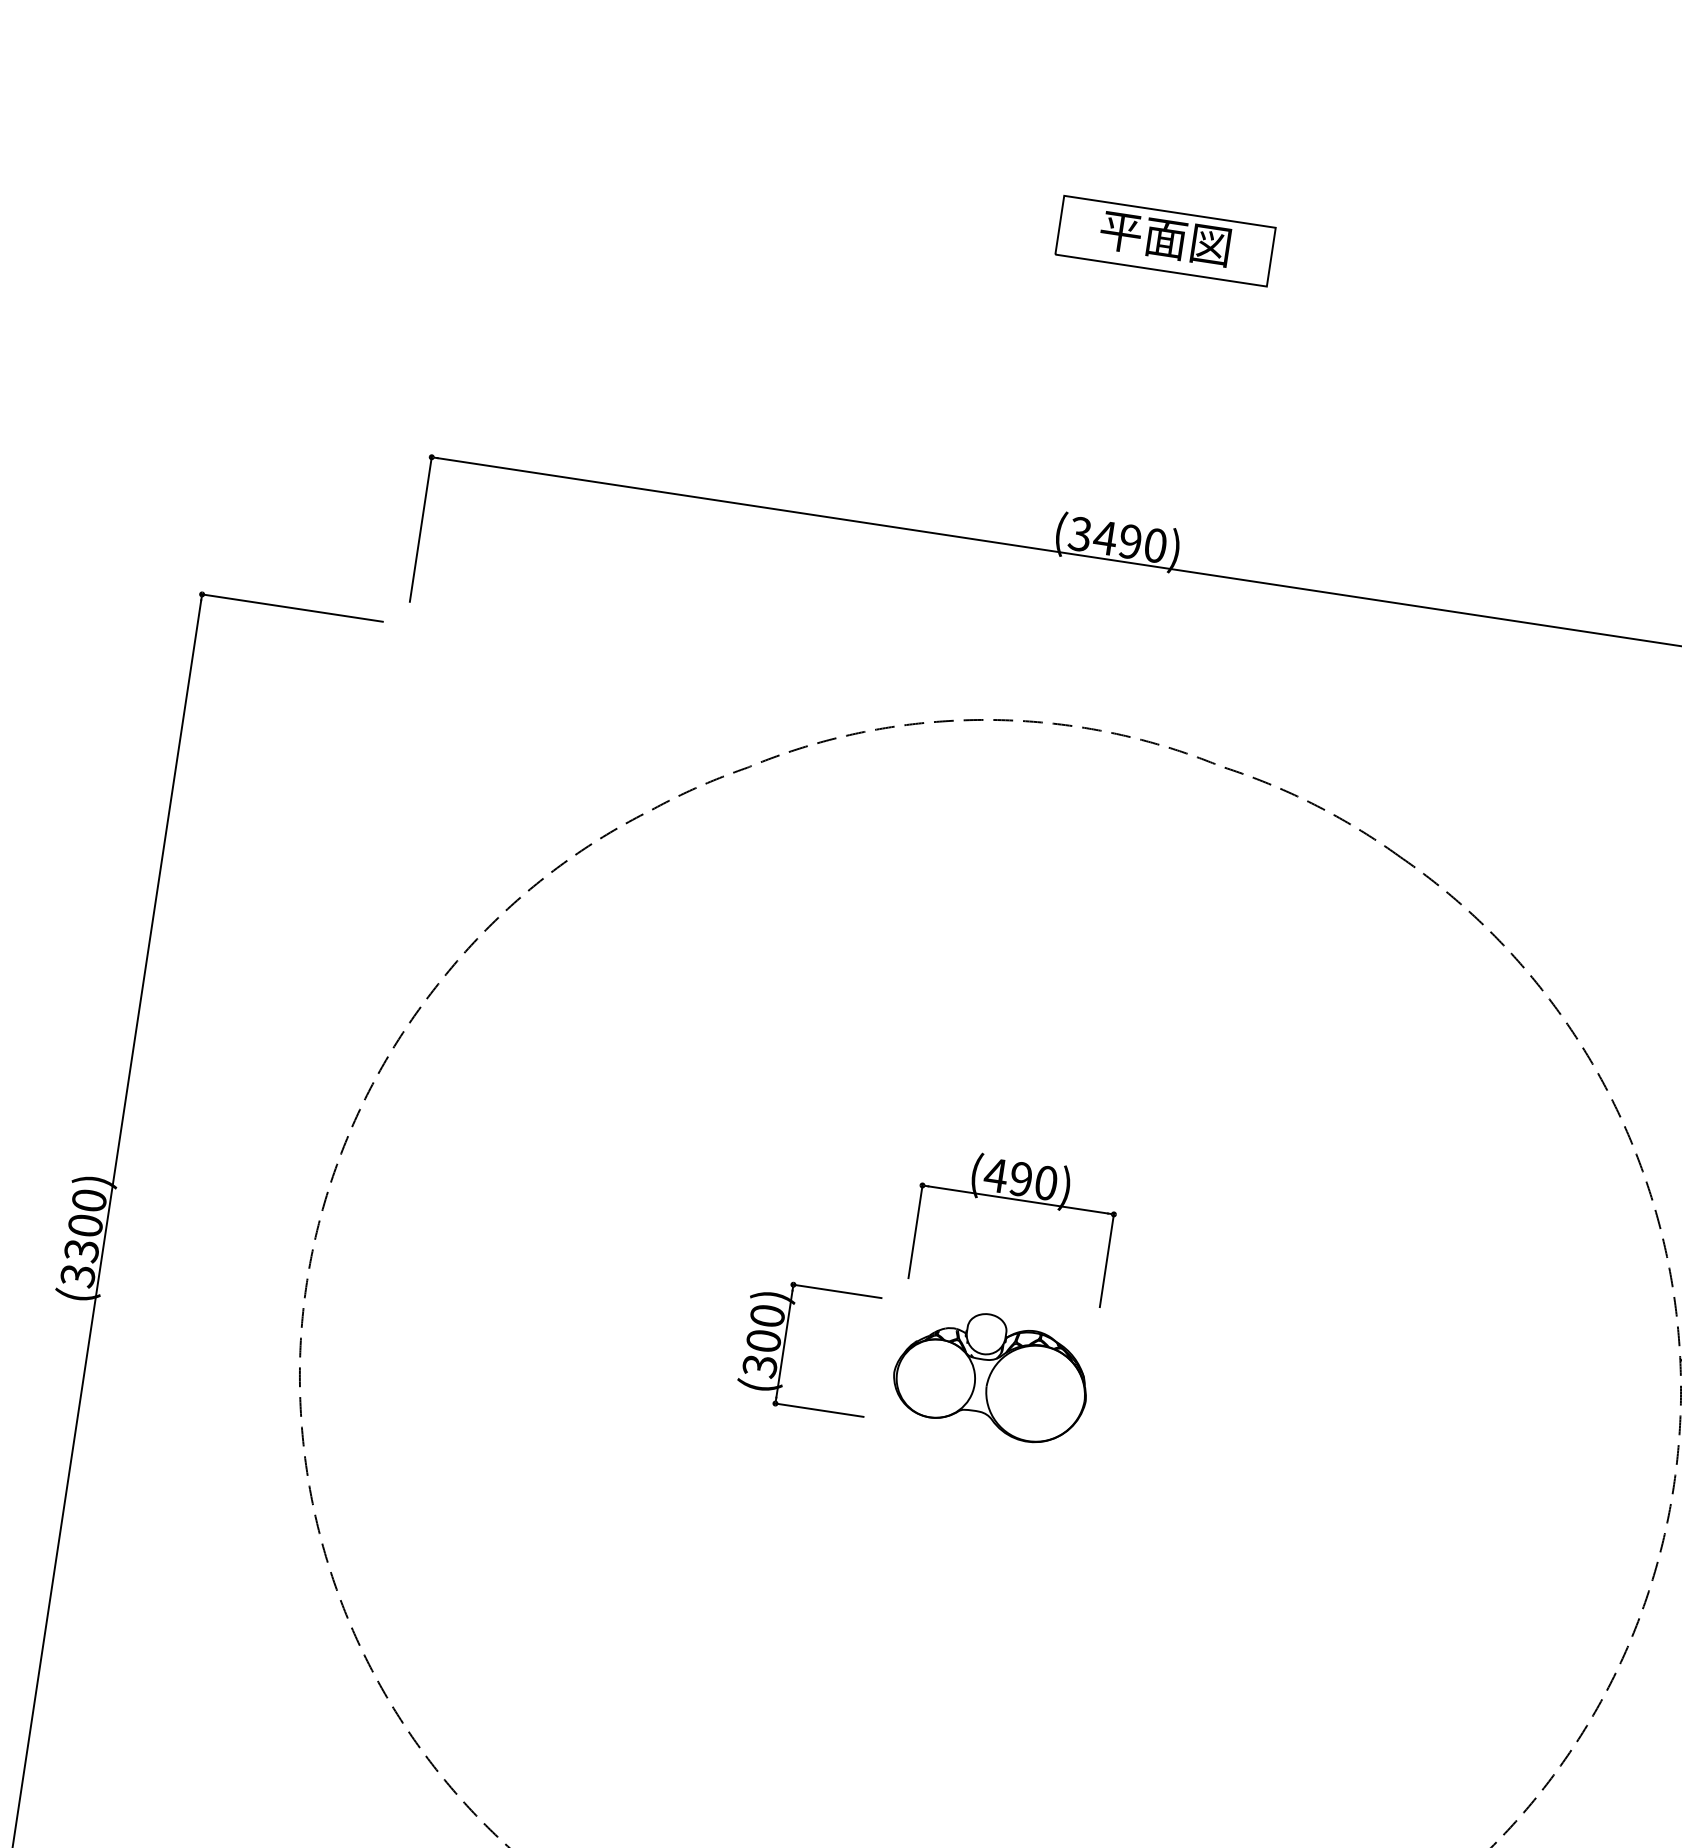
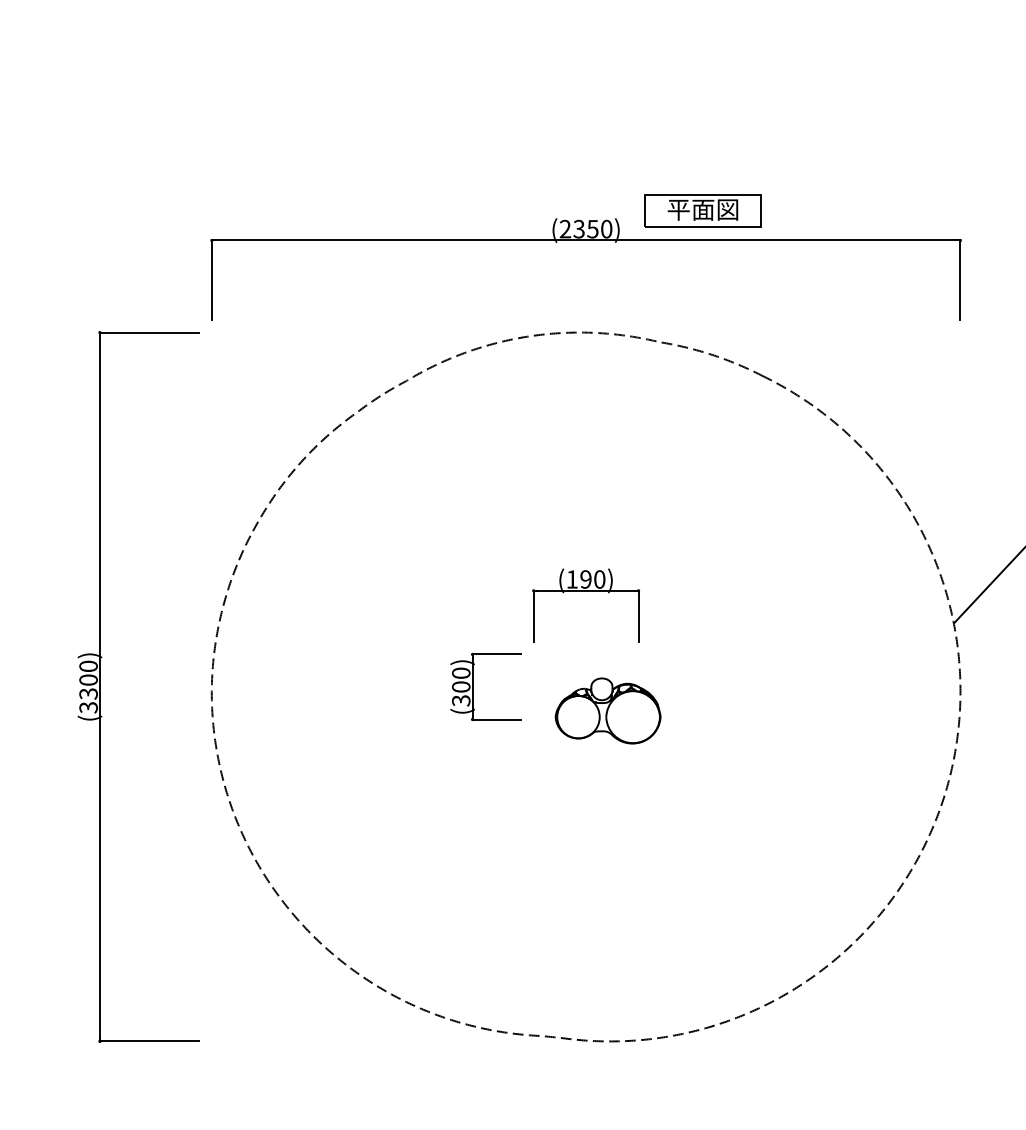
part: (1164, 239) -> (702, 210), moved
text: (1104, 536) -> (578, 228), (3490) -> (2350)
text: (996, 1175) -> (572, 579), (490) -> (190)
part: (990, 1374) -> (607, 710), moved

